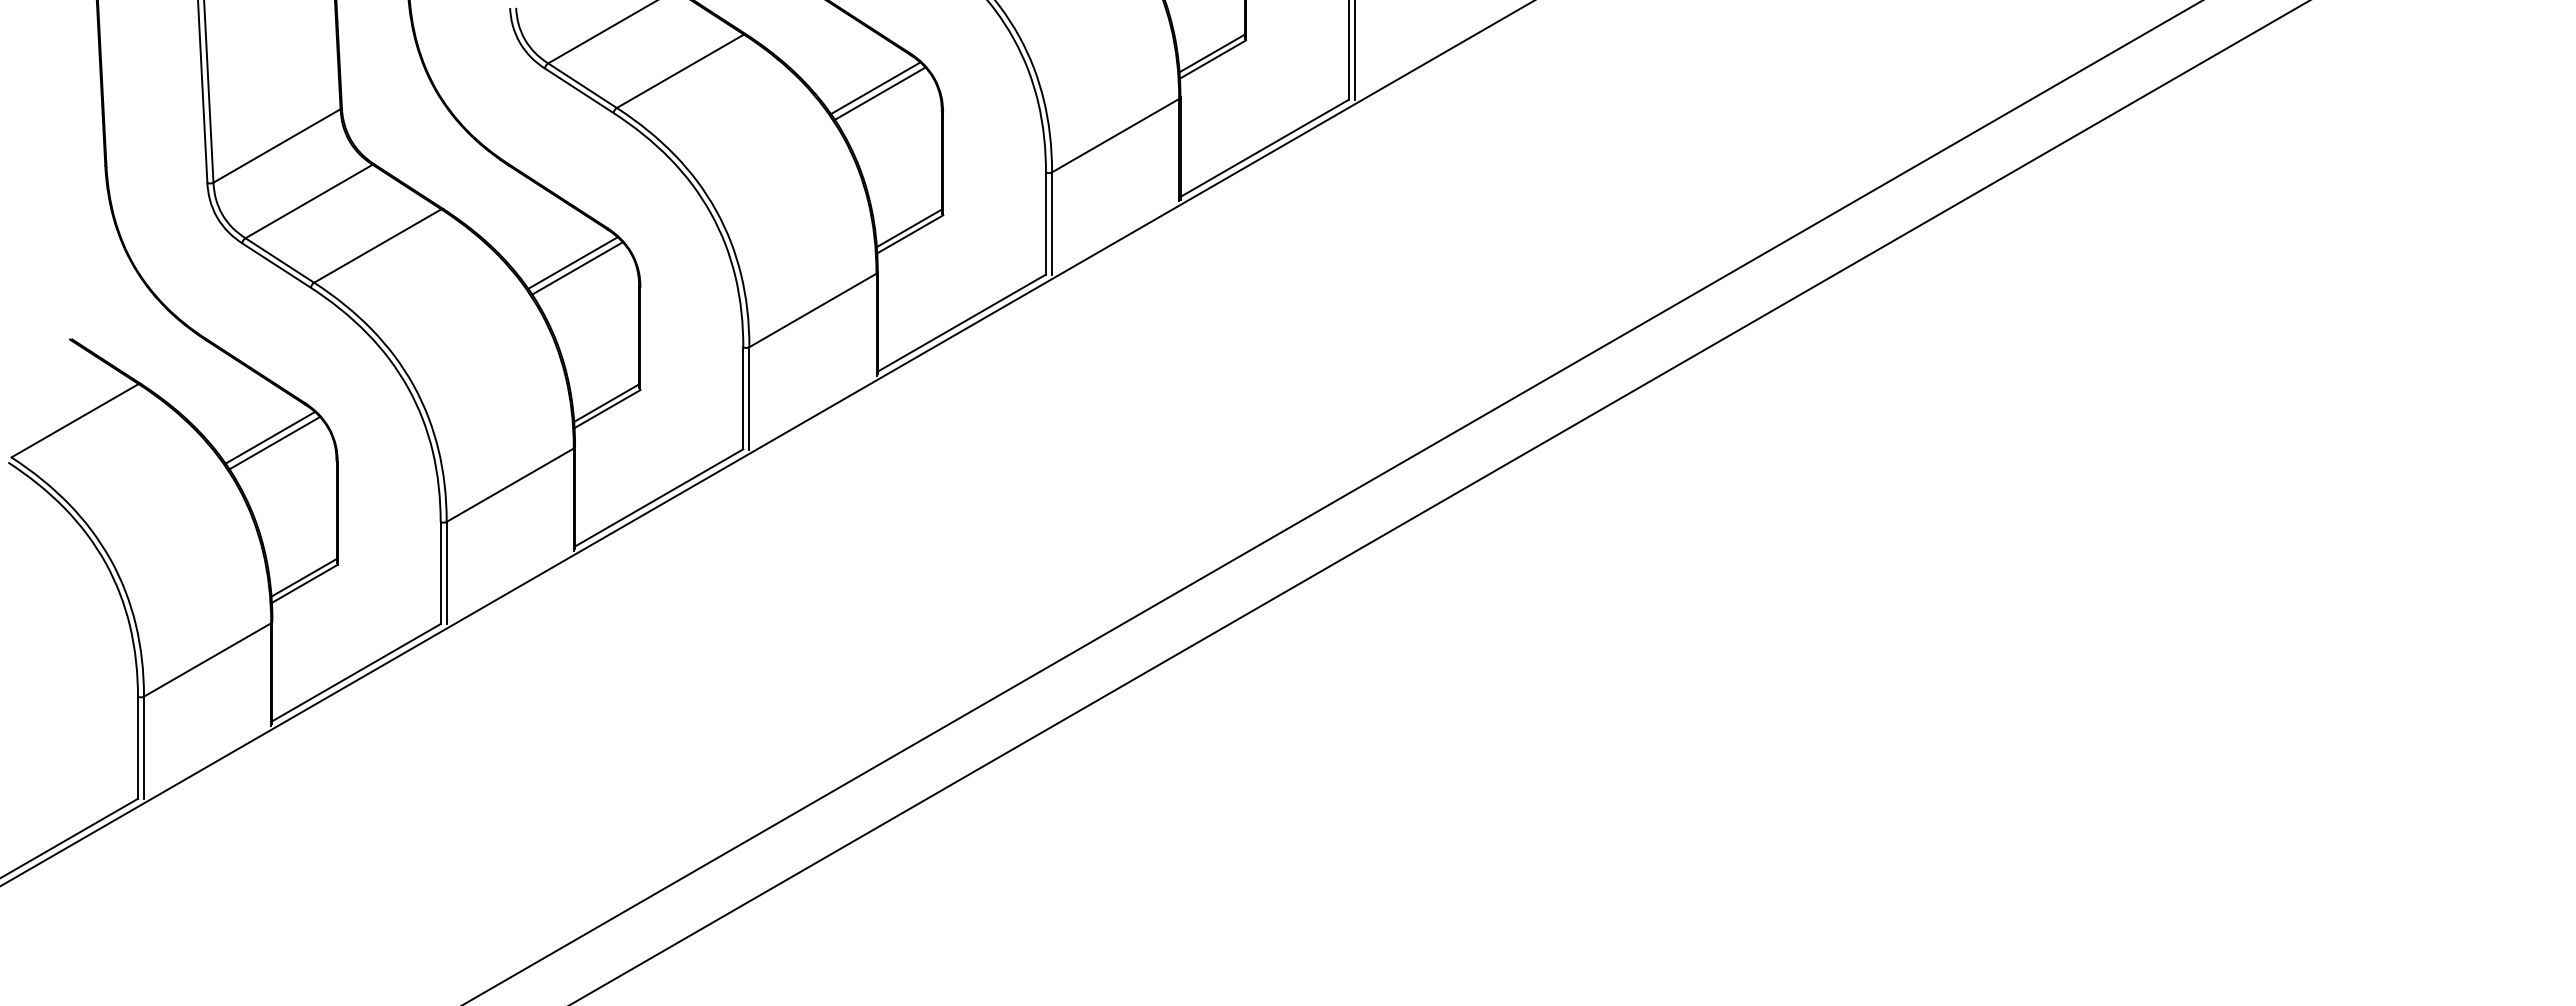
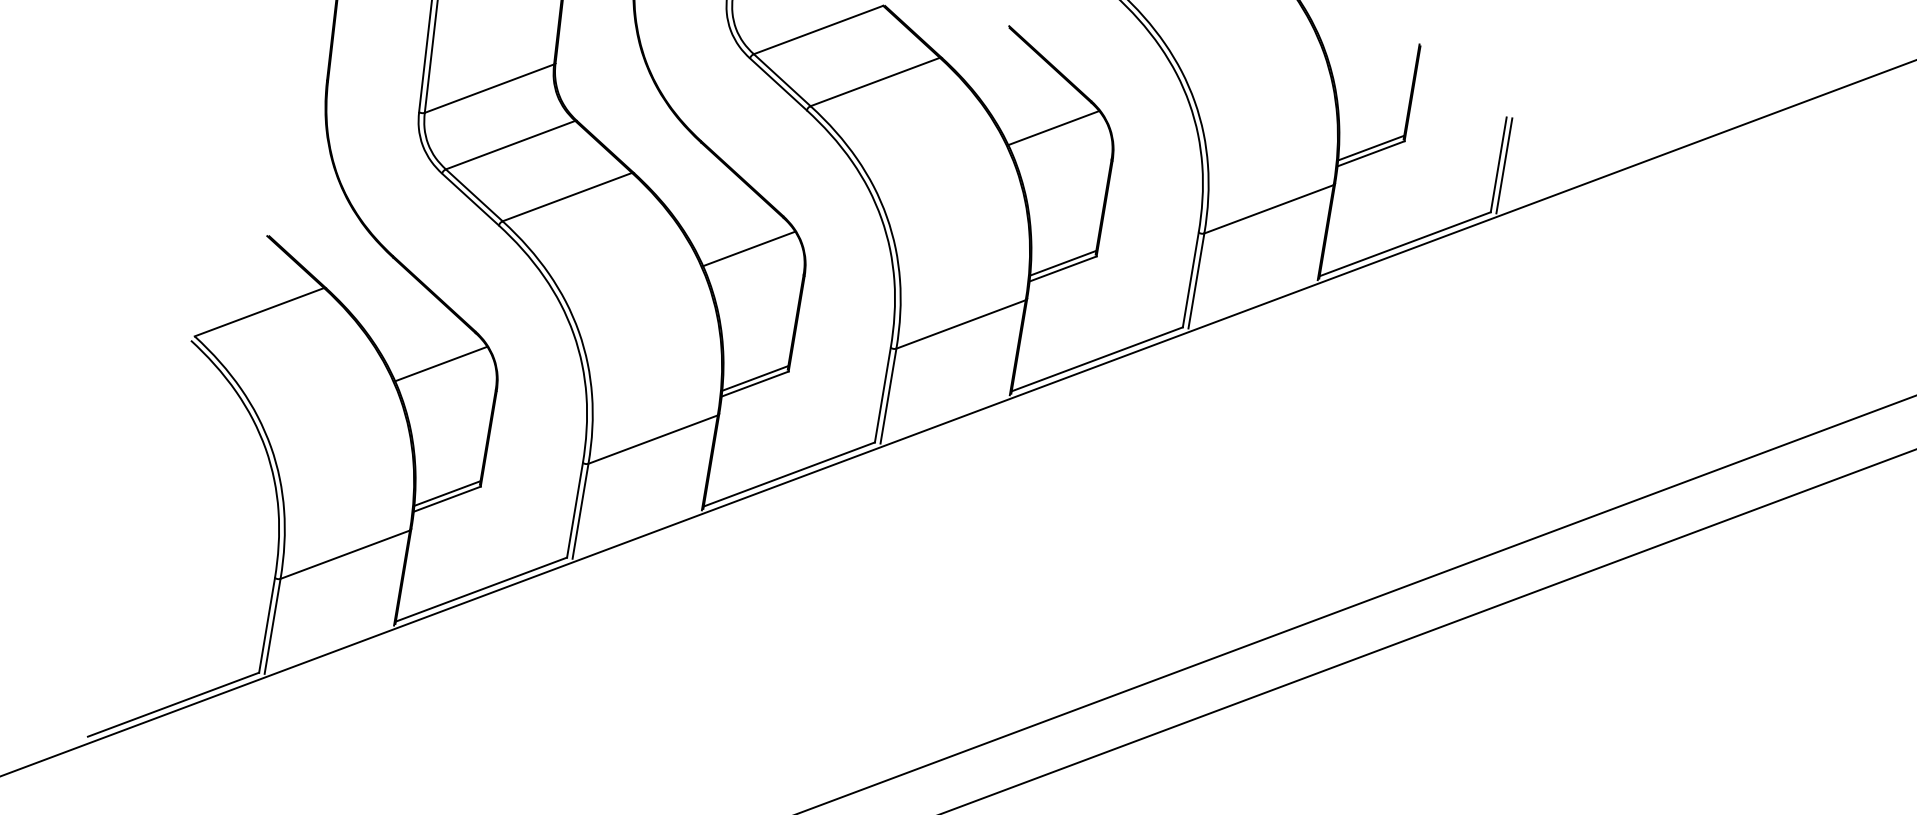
line: (879, 93) -> (1056, 133), removed
line: (572, 262) -> (745, 242), removed
line: (270, 437) -> (438, 358), removed

